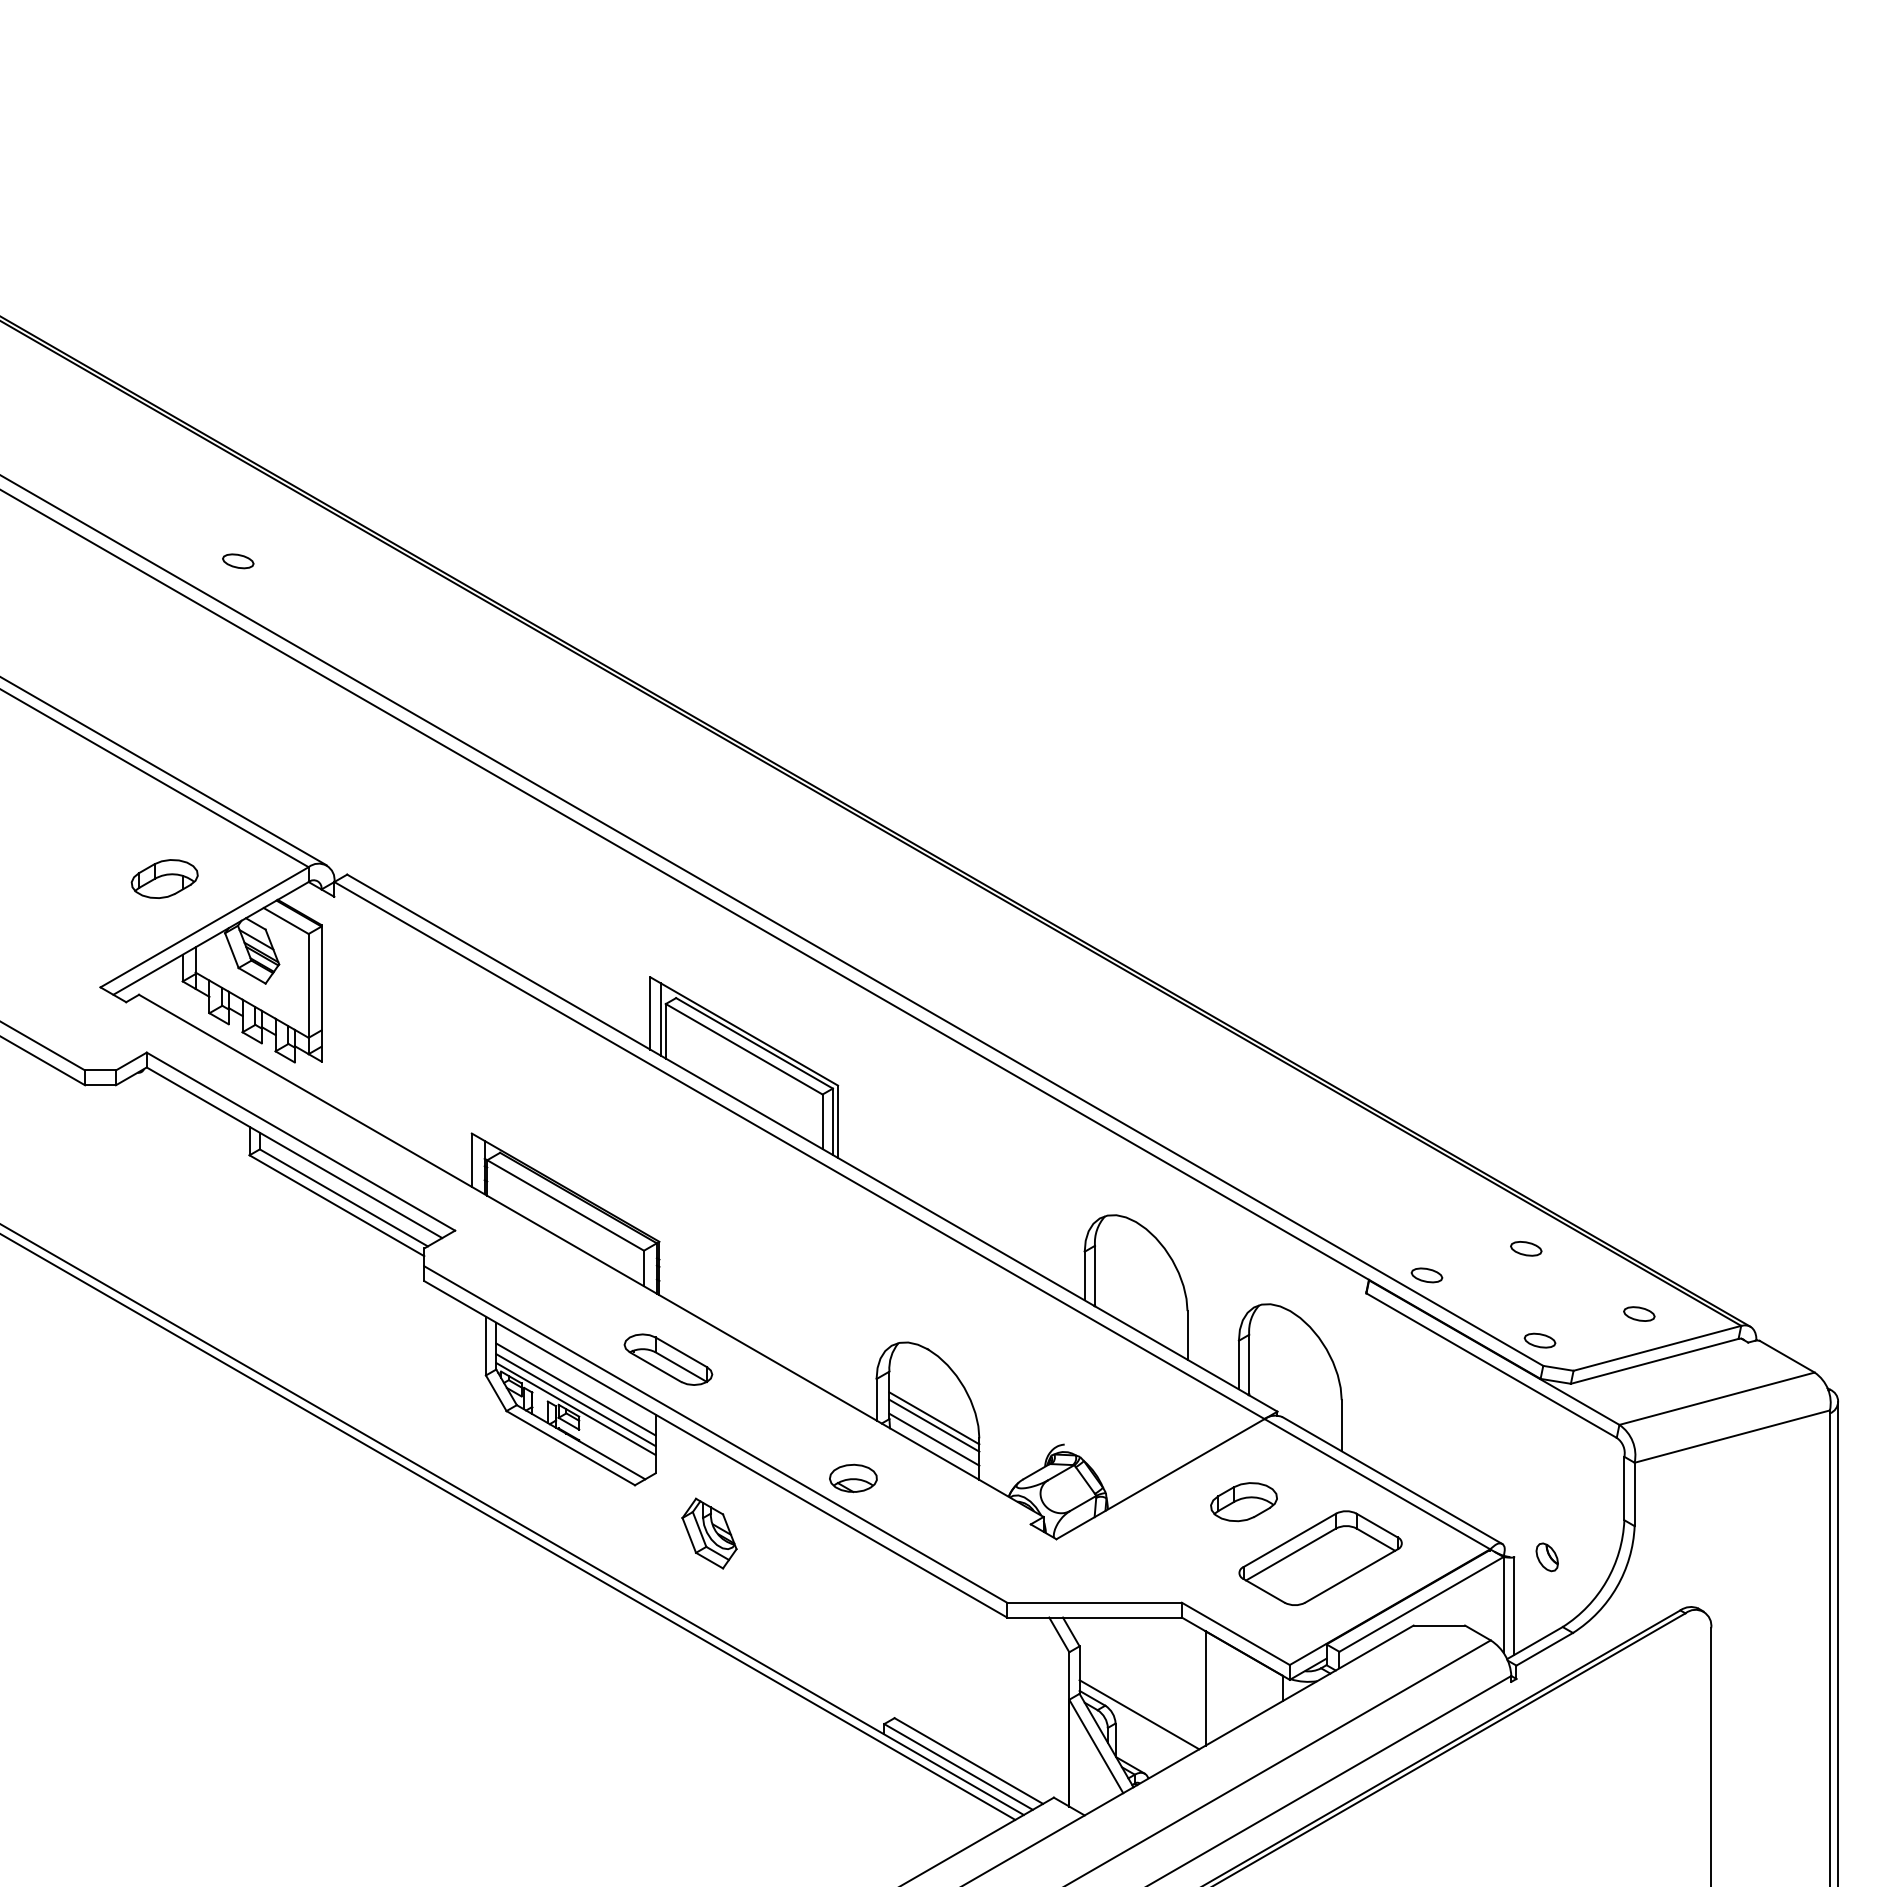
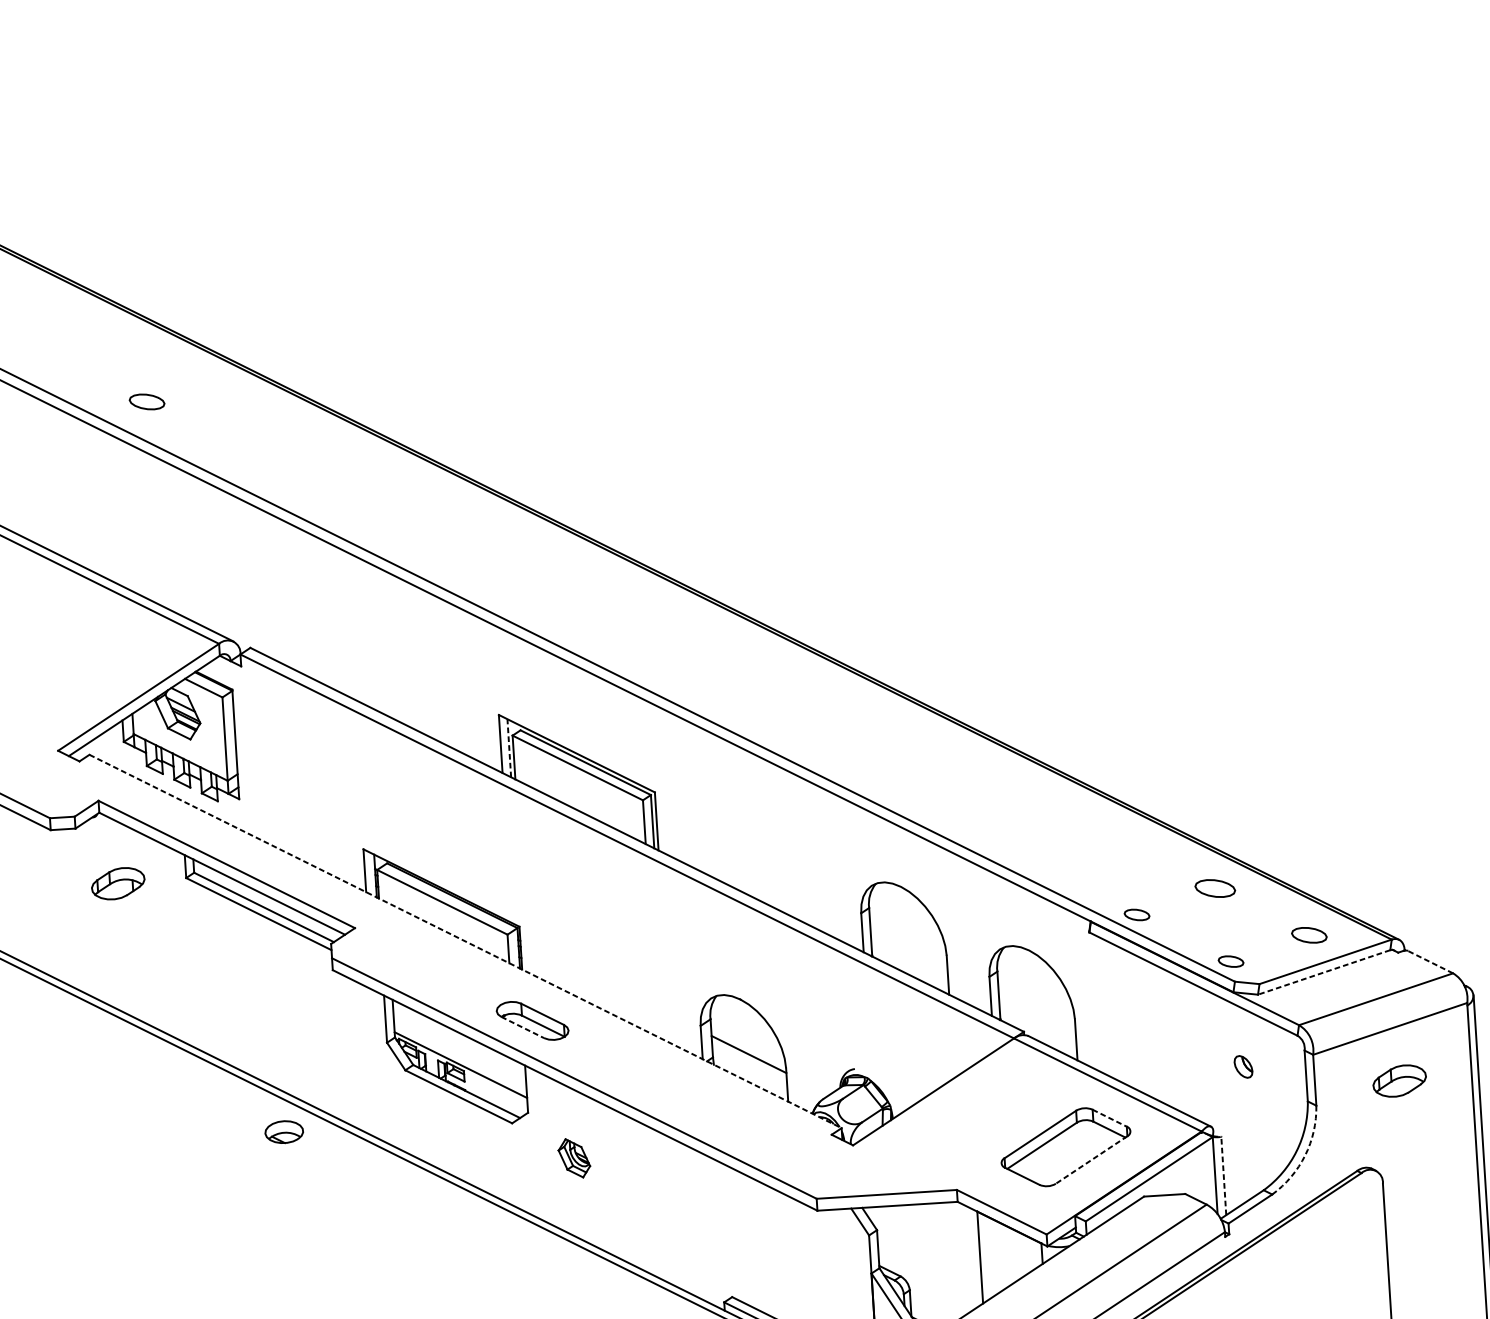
part: (238, 561) -> (147, 402), size x1.4
part: (164, 878) -> (118, 883), moved
line: (660, 1018) -> (509, 747), solid -> dashed
part: (1526, 1248) -> (1215, 888), size x1.6
line: (591, 1256) -> (465, 941), solid -> dashed
part: (1639, 1313) -> (1309, 934), size x1.4
line: (1787, 1356) -> (1430, 961), solid -> dashed
line: (1654, 1361) -> (1323, 972), solid -> dashed
line: (655, 1367) -> (522, 1027), solid -> dashed
line: (575, 1389) -> (459, 1049), removed
line: (575, 1400) -> (460, 1058), removed
line: (934, 1425) -> (749, 1060), removed
line: (934, 1439) -> (750, 1071), removed
part: (853, 1478) -> (284, 1132), moved
part: (1243, 1502) -> (1399, 1081), moved
line: (1377, 1525) -> (1109, 1118), solid -> dashed
part: (709, 1533) -> (574, 1158), size x0.7
part: (1546, 1557) -> (1242, 1067), moved
line: (1351, 1576) -> (1091, 1160), solid -> dashed
arc: (1616, 1587) -> (1304, 1155), solid -> dashed
line: (1514, 1606) -> (1224, 1176), solid -> dashed
line: (1139, 1714) -> (928, 1281), removed

